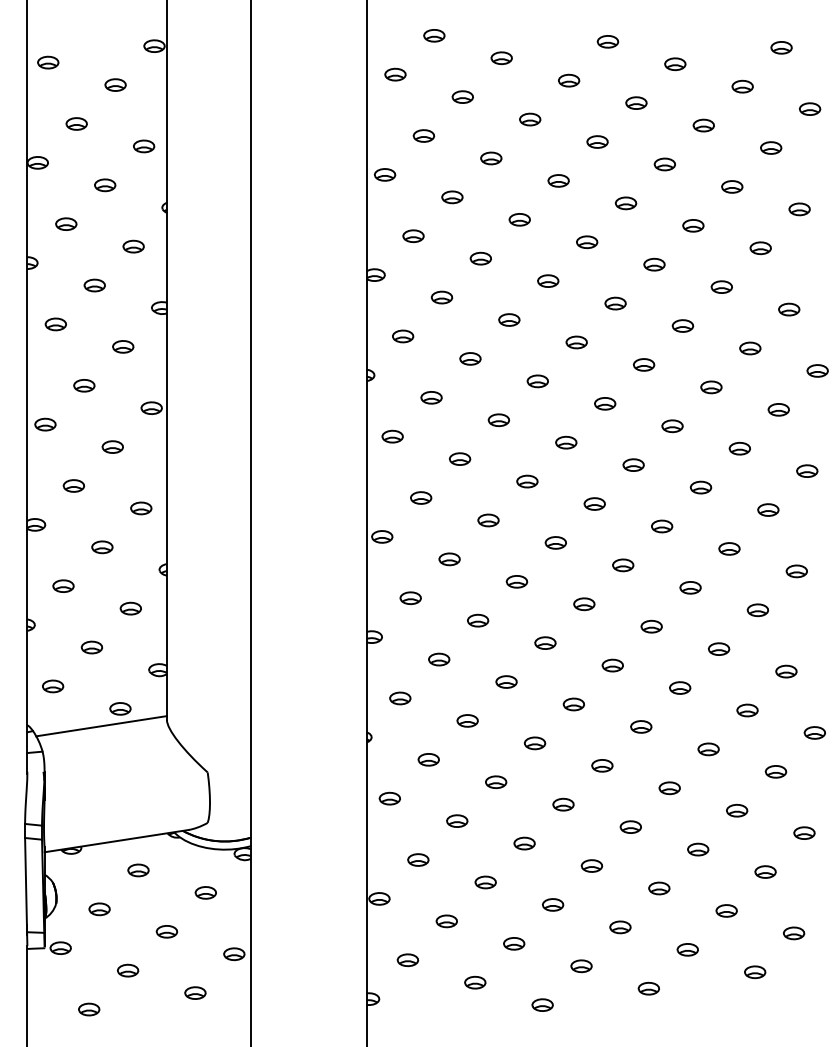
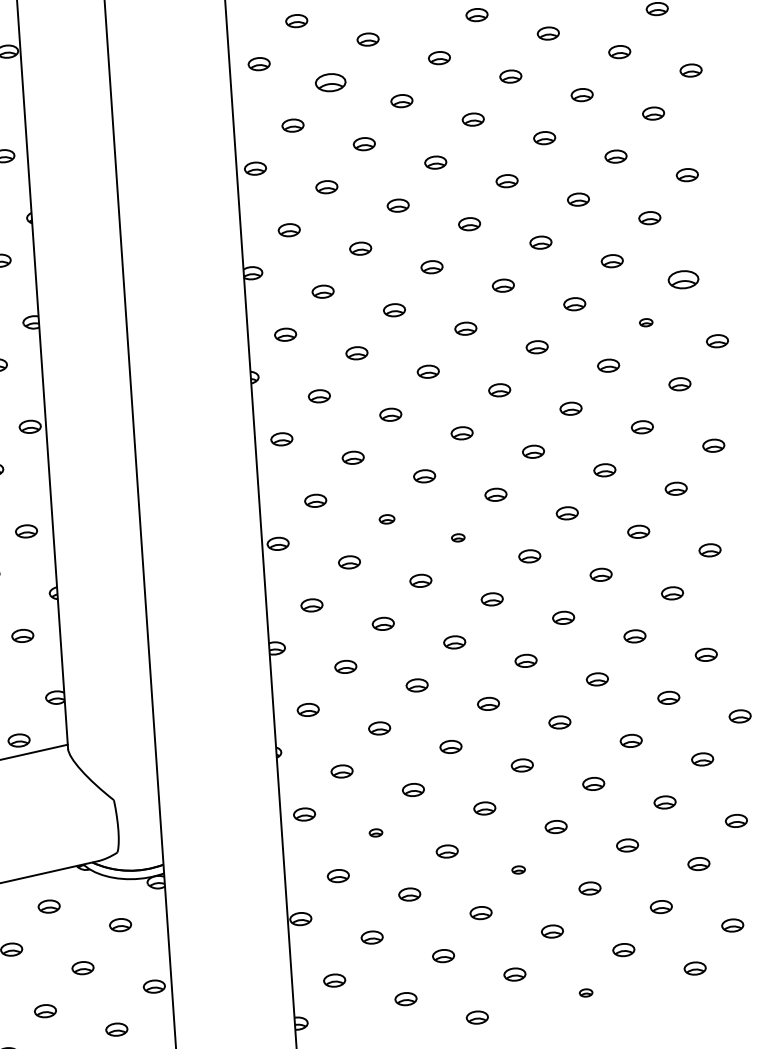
part: (462, 96) -> (330, 82), size x1.4
part: (789, 309) -> (683, 279), size x1.4
part: (750, 348) -> (646, 322), size x0.6
part: (488, 520) -> (387, 519), size x0.7
part: (555, 542) -> (458, 537), size x0.6
part: (457, 820) -> (376, 832), size x0.6
part: (591, 865) -> (518, 869), size x0.6
part: (648, 988) -> (585, 992), size x0.6

